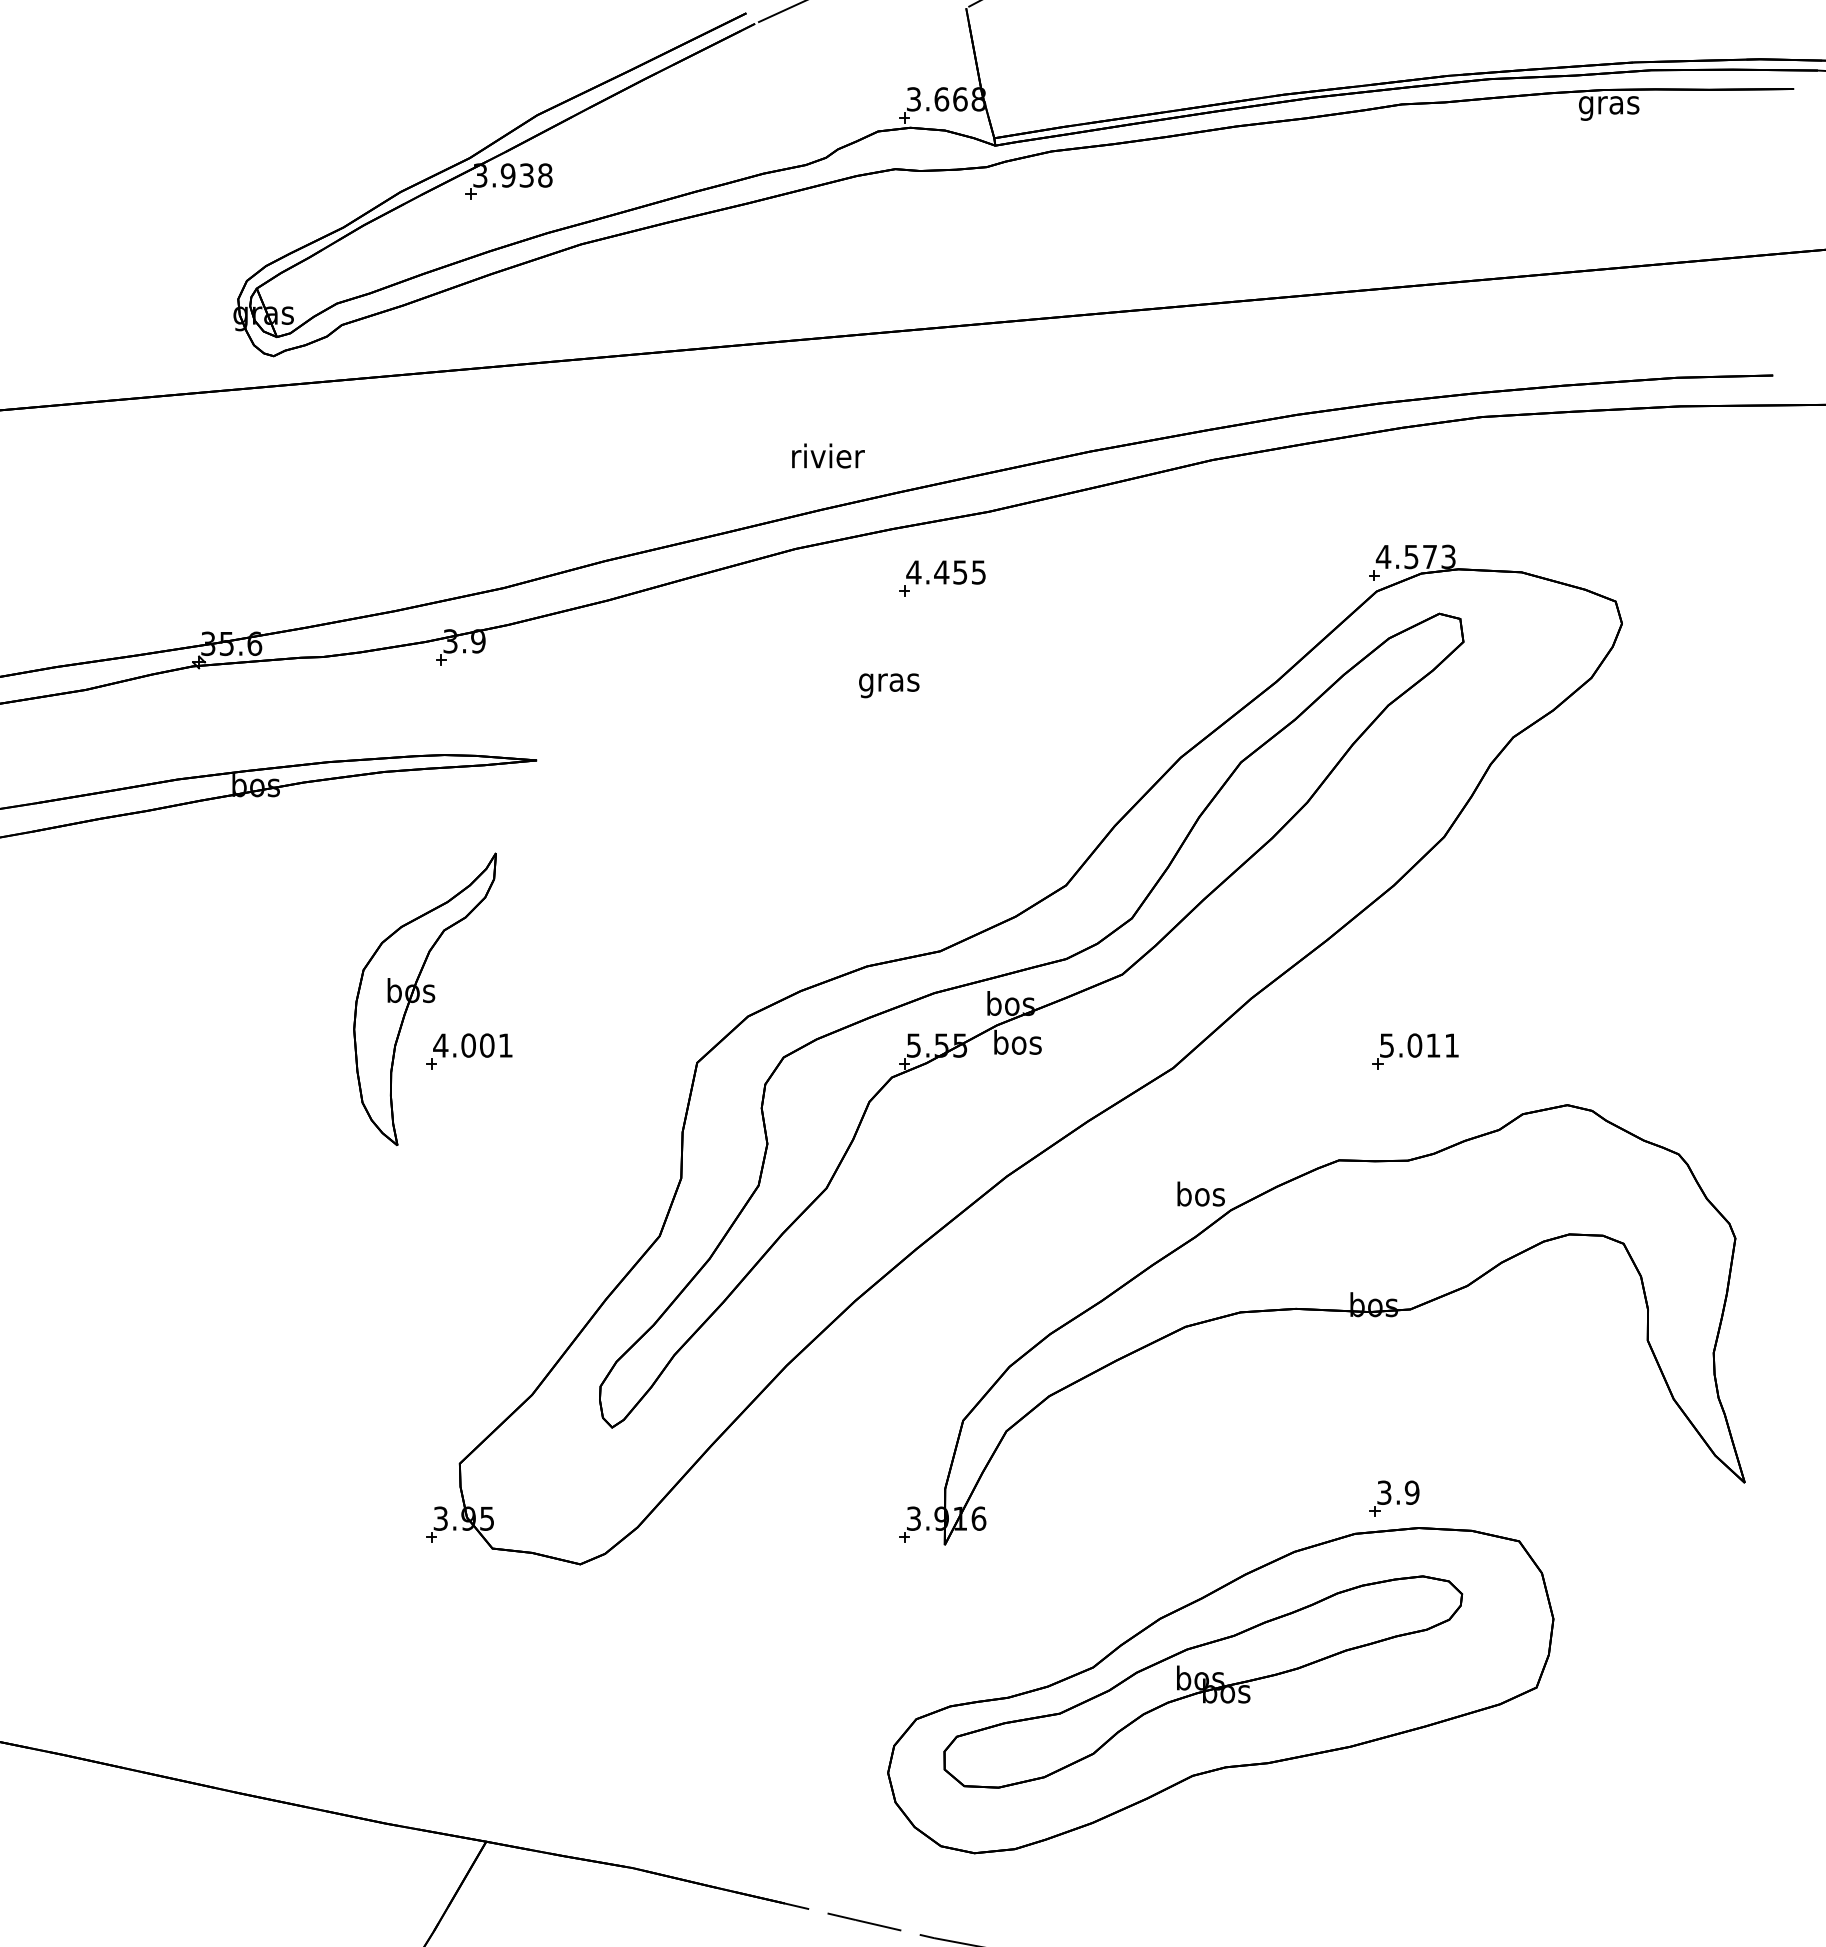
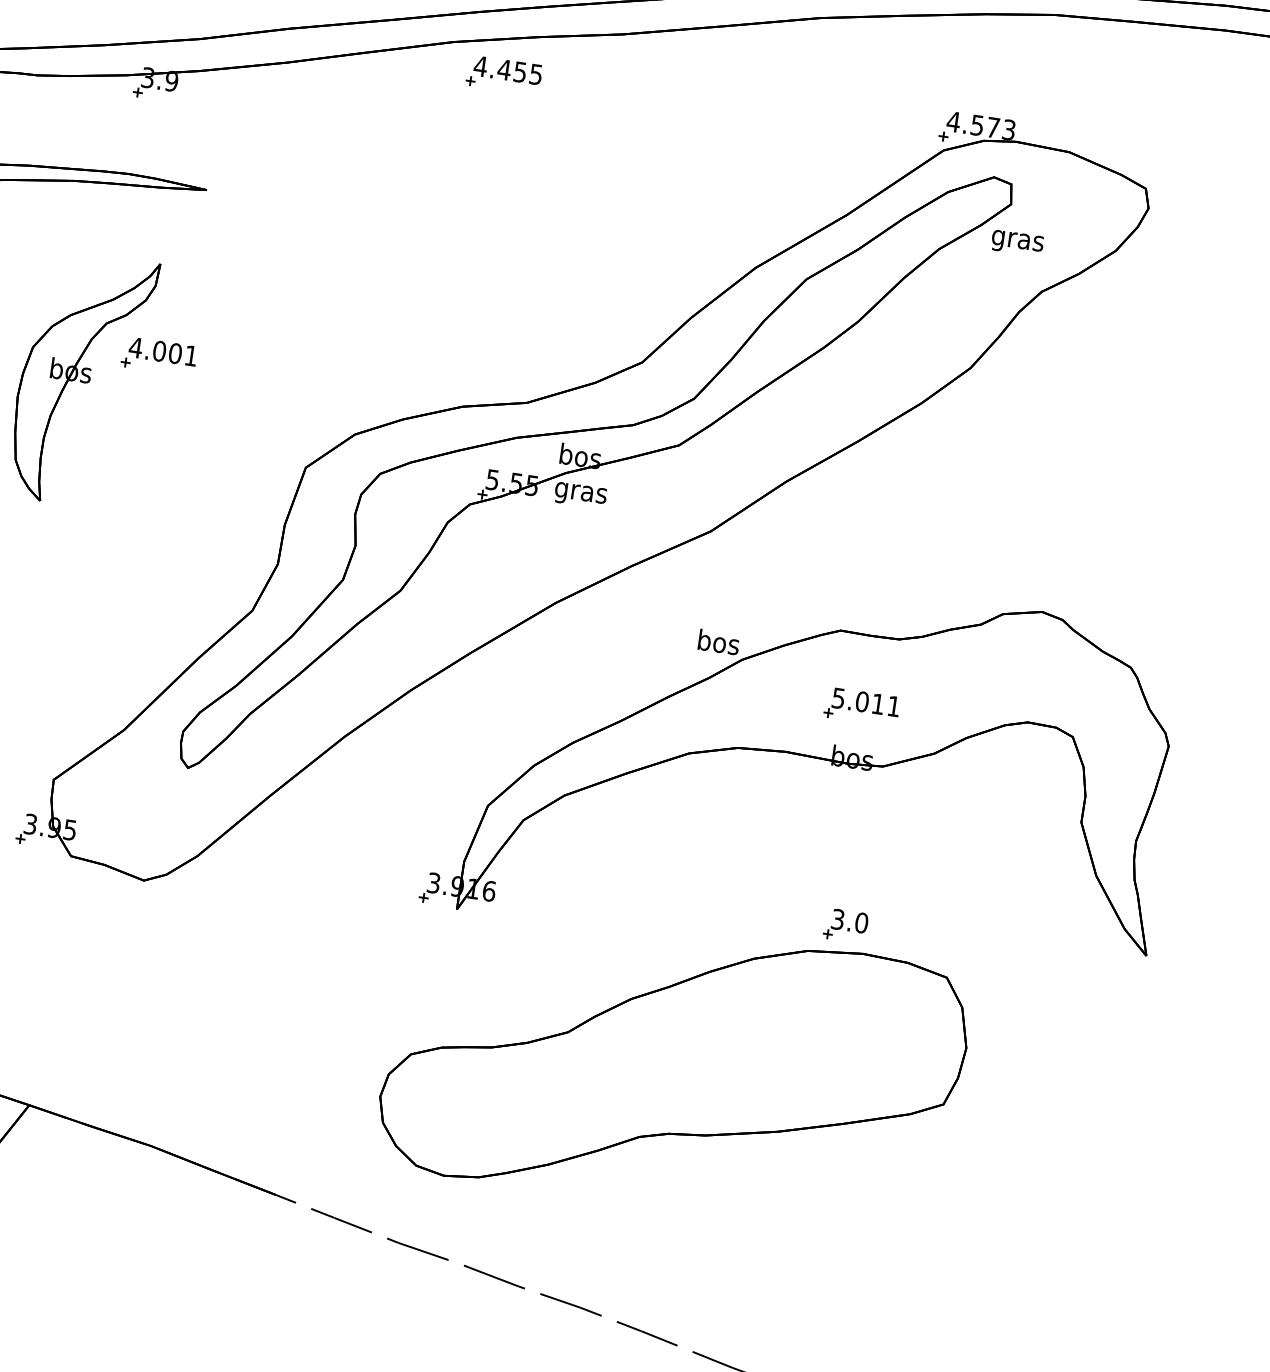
part: (942, 578) -> (504, 75), moved
text: (889, 685) -> (1017, 243), moved
text: (1017, 1045) -> (580, 492), bos -> gras
part: (469, 1051) -> (159, 356), moved
part: (1415, 1051) -> (862, 706), moved
text: (1411, 1492) -> (861, 922), 3.9 -> 3.0
part: (1203, 1681) -> (660, 1057), removed

